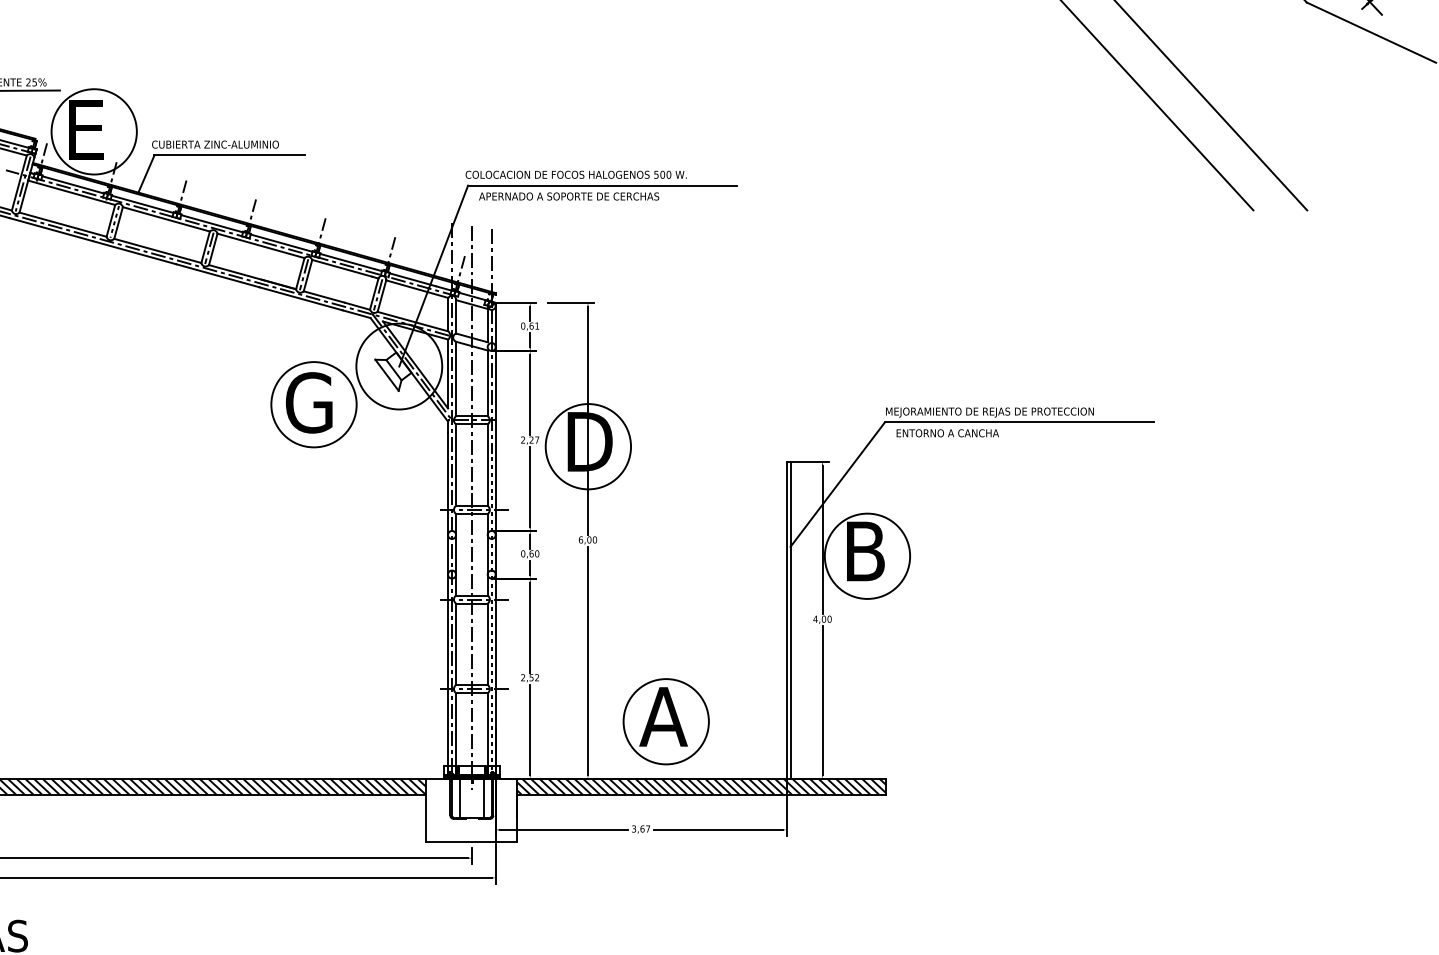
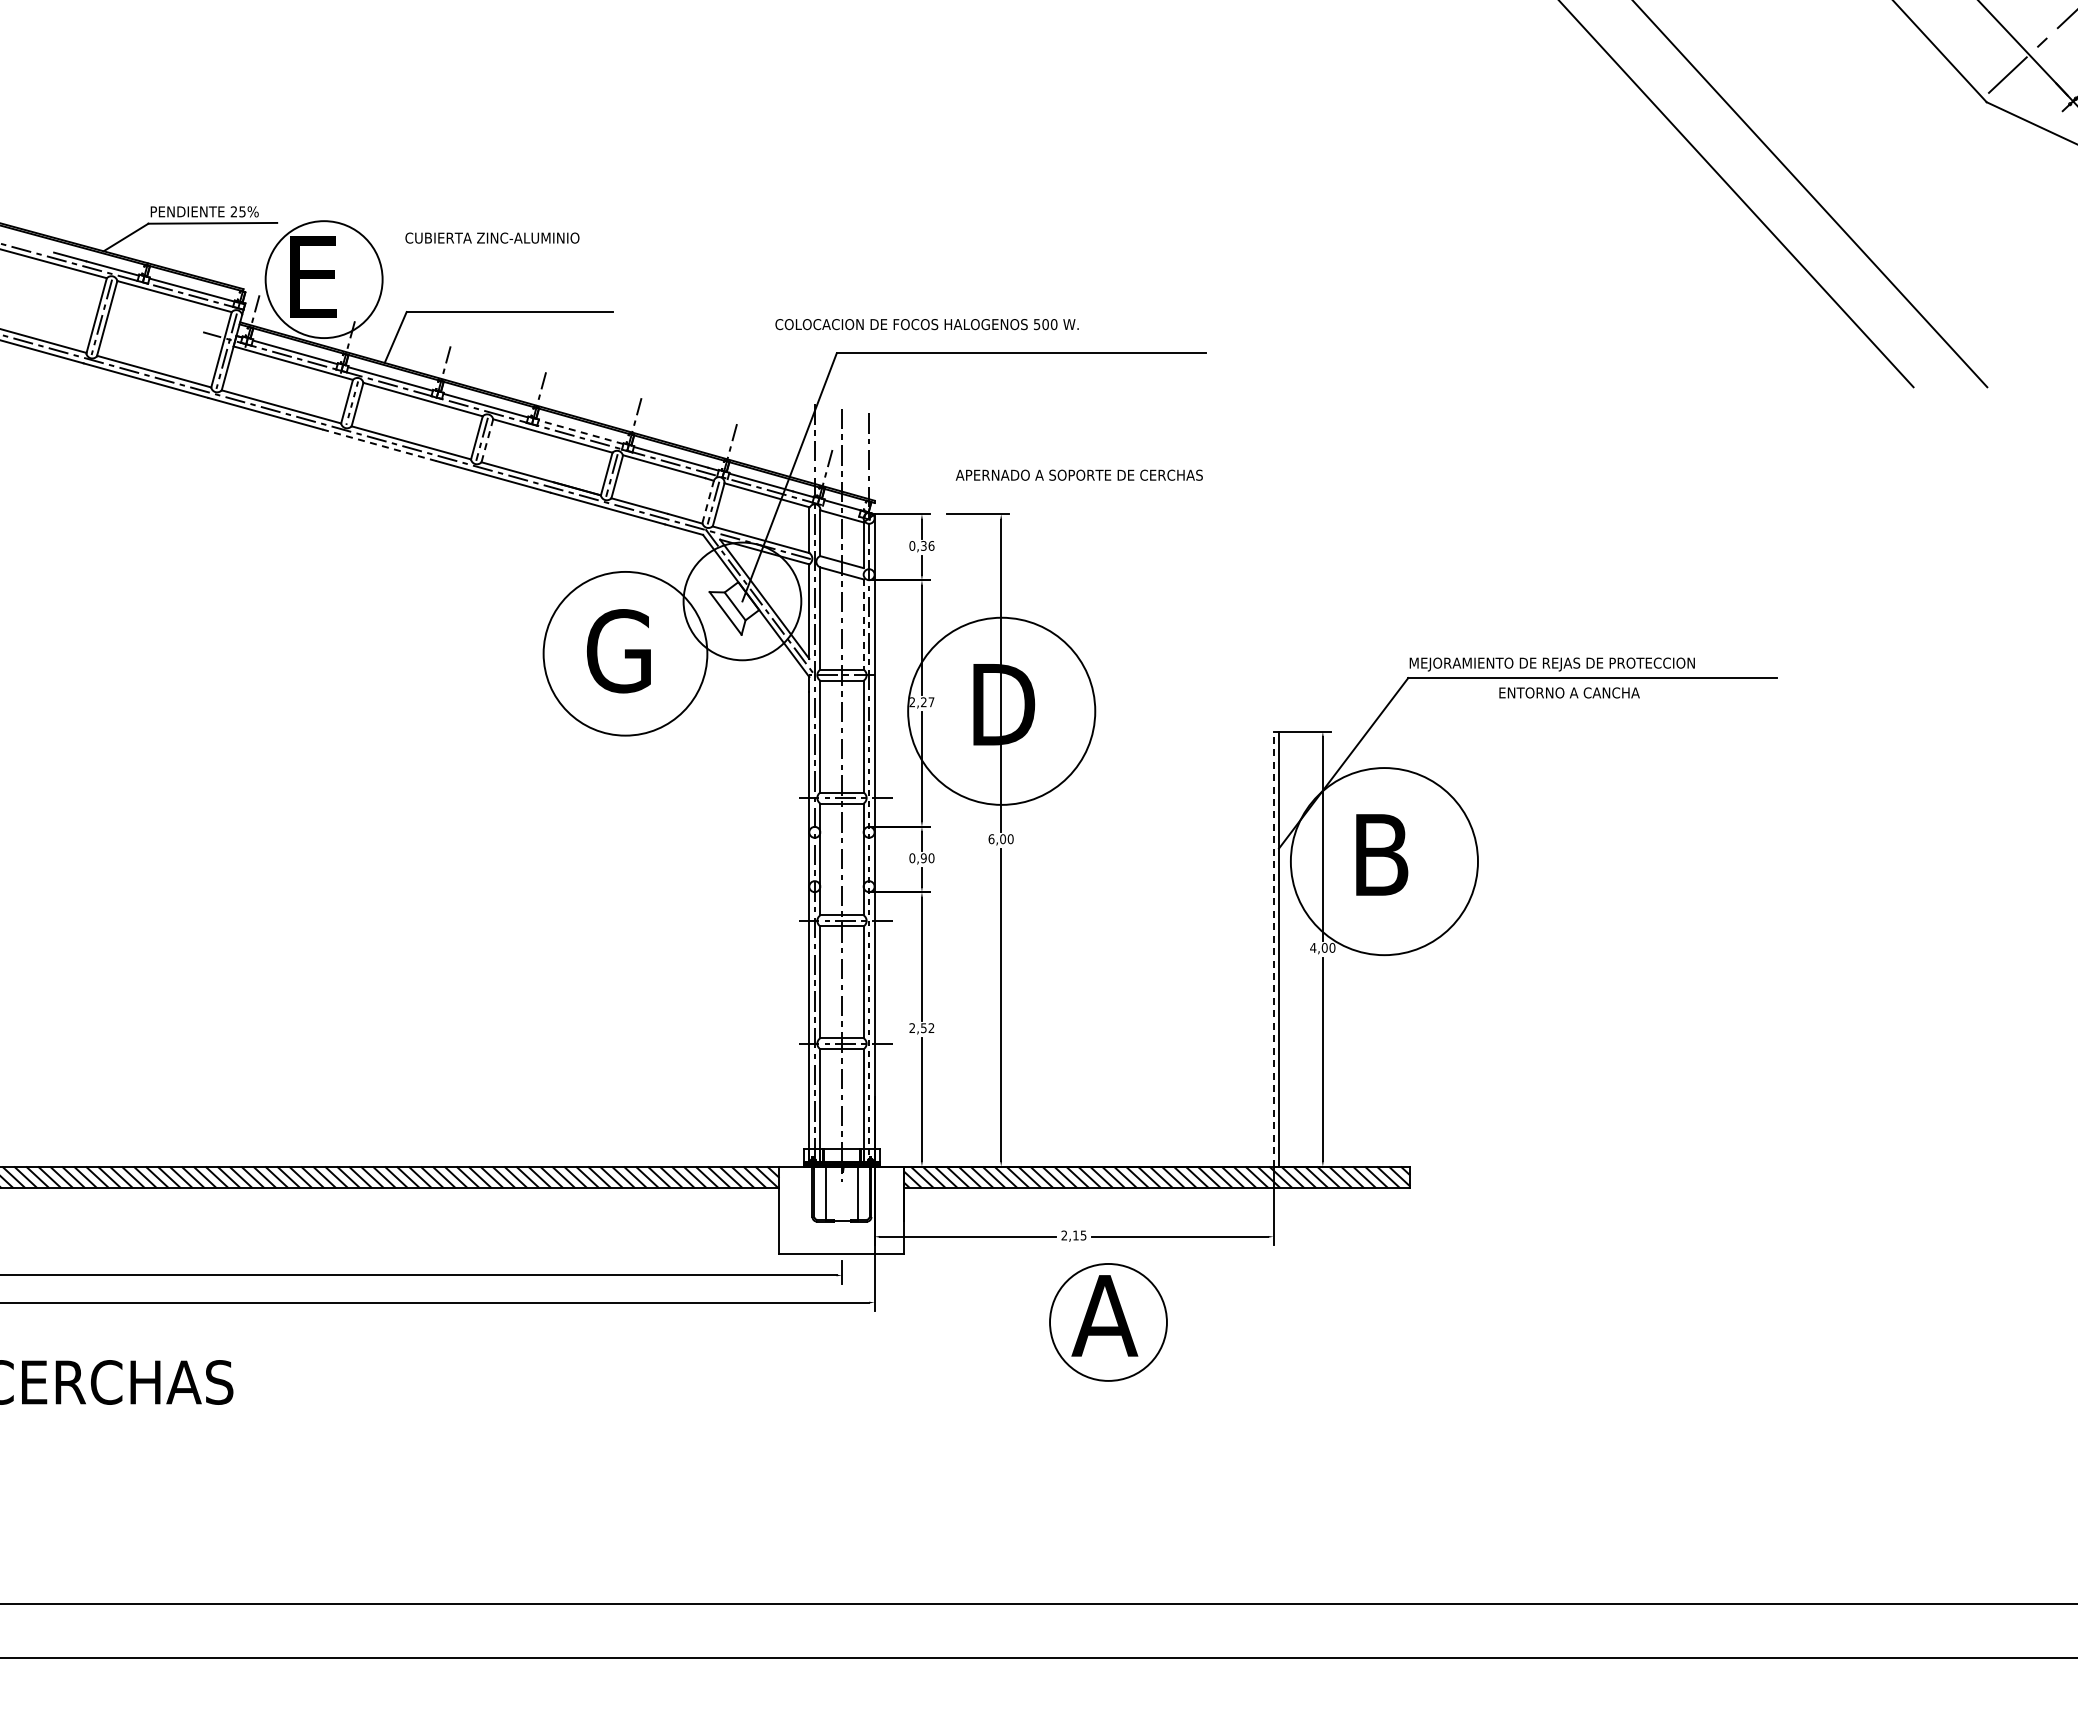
text: (215, 144) -> (492, 237), moved
text: (575, 174) -> (926, 324), moved
text: (568, 195) -> (1078, 474), moved
line: (281, 243) -> (580, 432), solid -> dashed
line: (213, 249) -> (487, 441), solid -> dashed
line: (134, 252) -> (379, 445), solid -> dashed
line: (374, 294) -> (708, 502), solid -> dashed
text: (534, 325) -> (927, 545), 0,61 -> 0,36
line: (487, 384) -> (863, 625), solid -> dashed
circle: (314, 404) -> (625, 653), size x1.4
text: (947, 432) -> (1569, 692), moved
circle: (588, 446) -> (1001, 710), size x1.6
text: (531, 554) -> (923, 858), 0,60 -> 0,90
circle: (866, 556) -> (1383, 861), size x1.6
line: (786, 619) -> (1273, 948), solid -> dashed
part: (666, 721) -> (1108, 1322), moved
text: (640, 828) -> (1073, 1235), 3,67 -> 2,15

